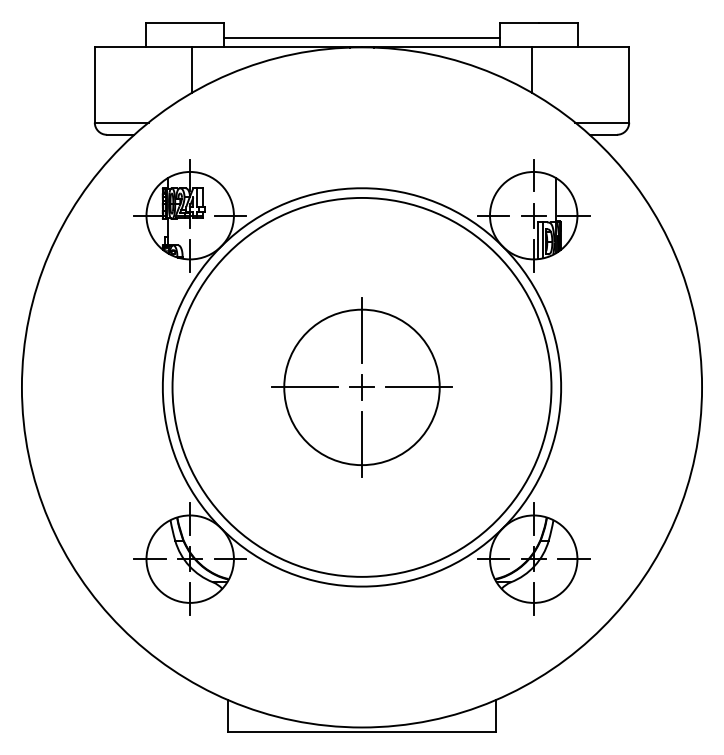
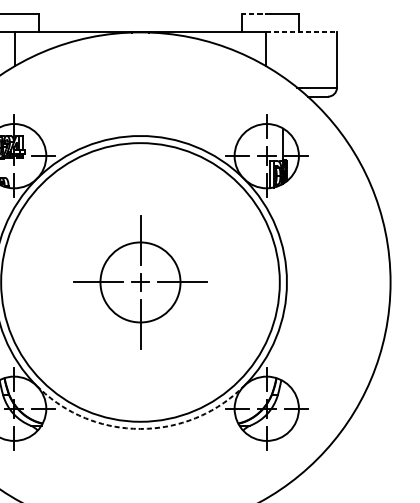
line: (519, 22) -> (256, 14), solid -> dashed
line: (361, 37) -> (140, 25), removed
line: (580, 47) -> (301, 32), solid -> dashed
circle: (361, 387) -> (140, 282), size x0.7
arc: (362, 586) -> (140, 428), solid -> dashed

